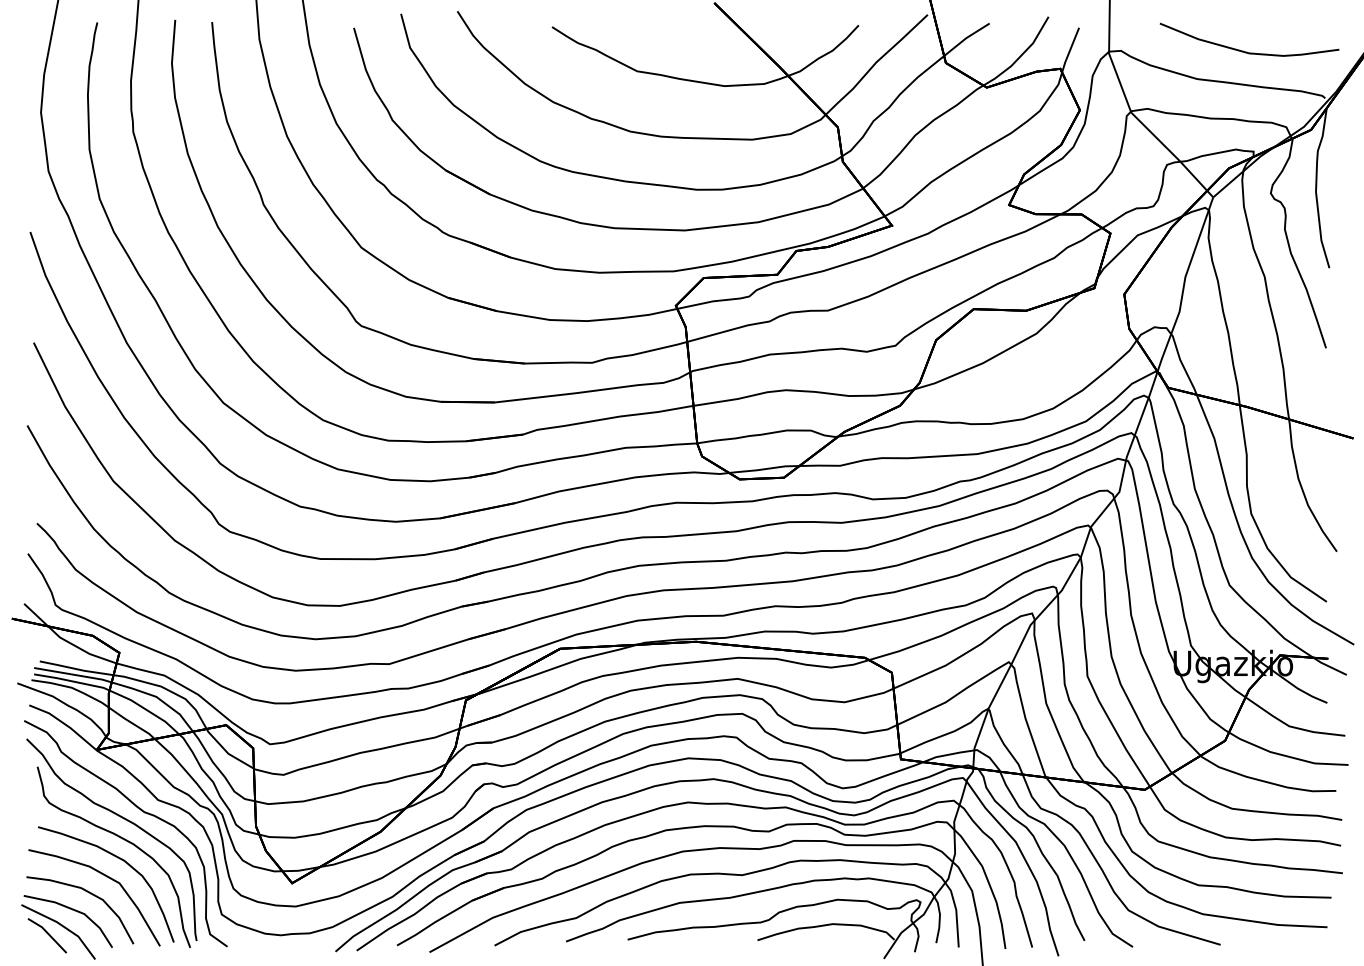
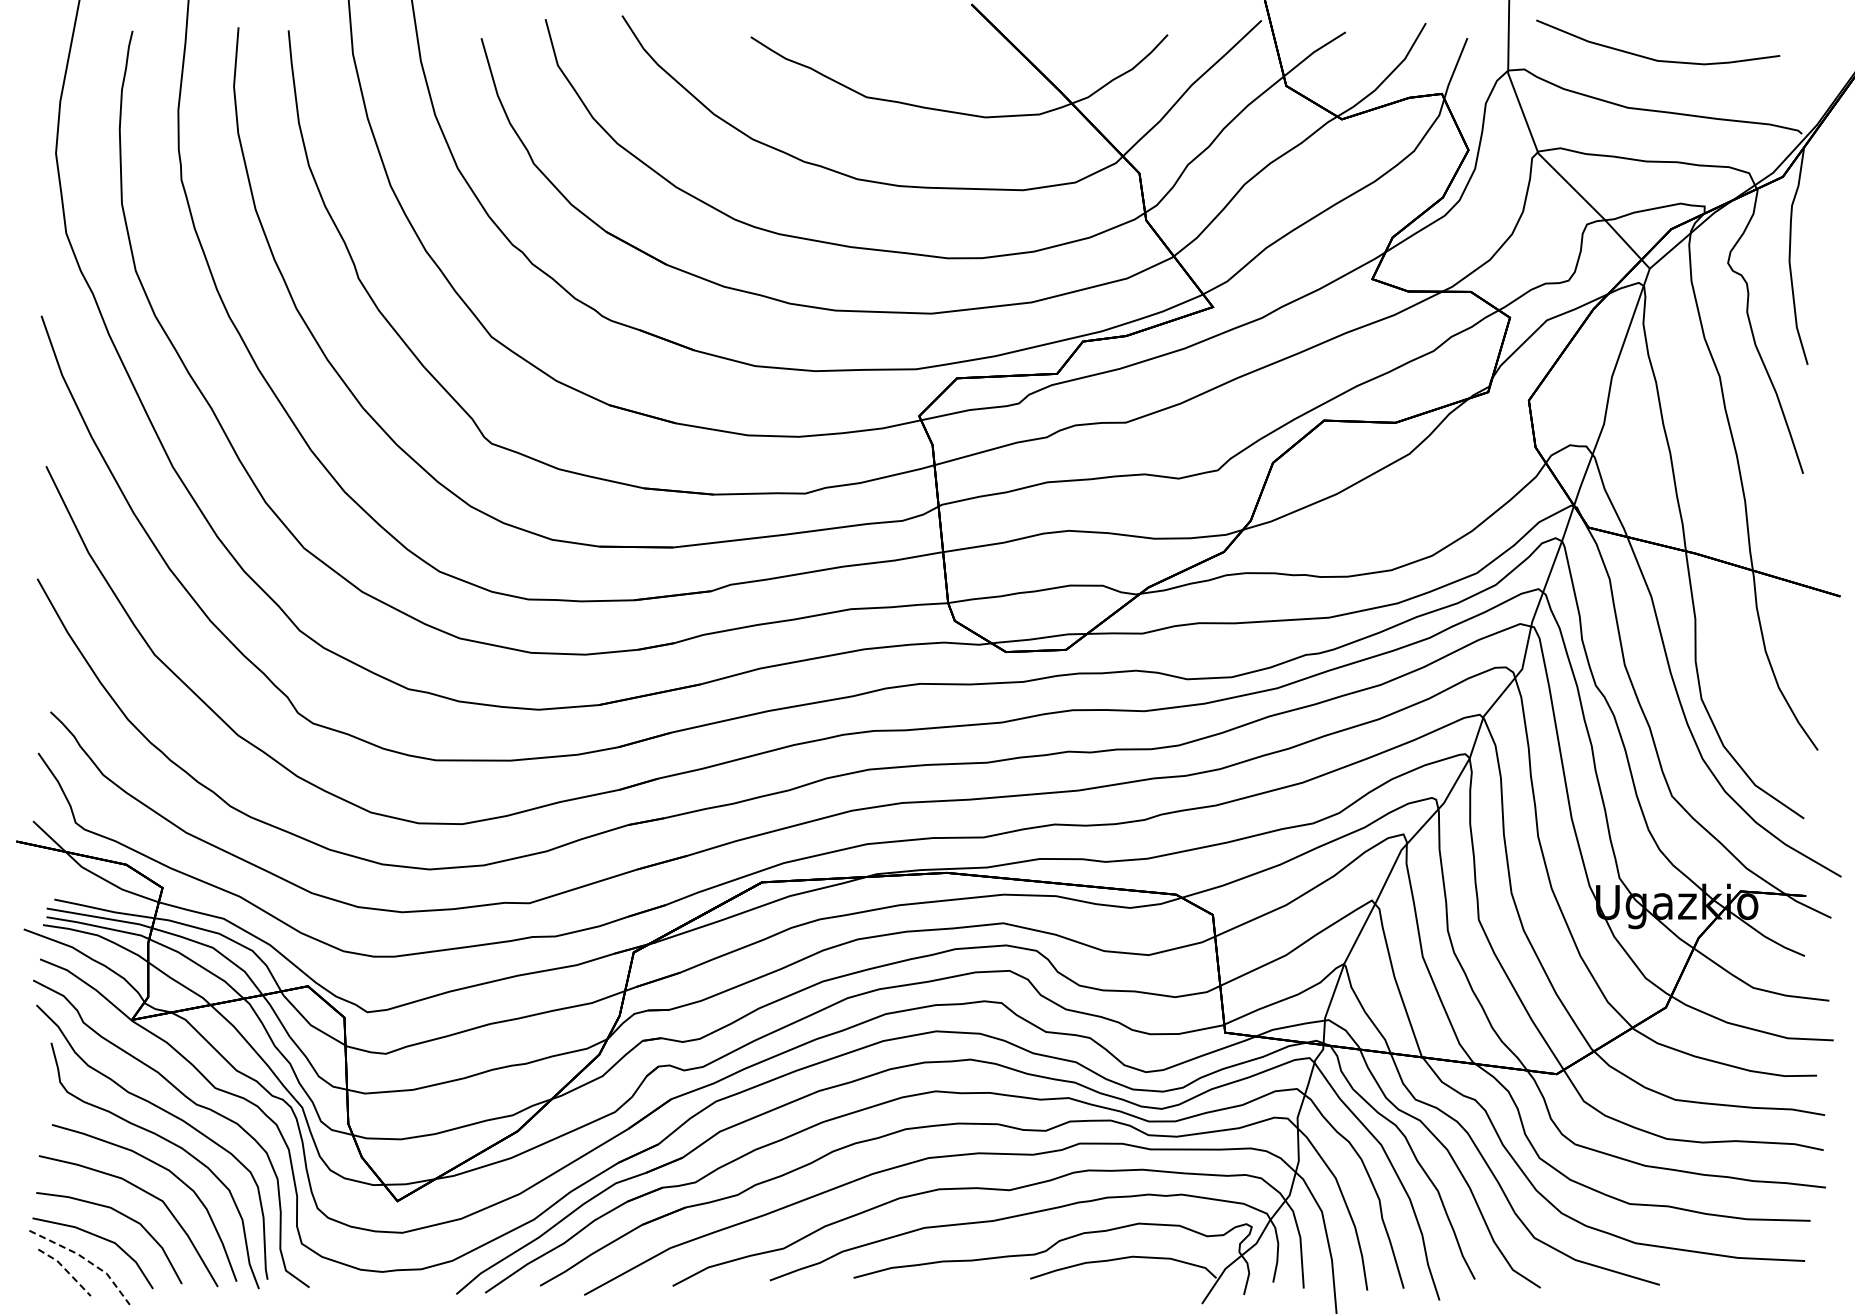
curve: (1246, 51) -> (1653, 58), moved
line: (63, 926) -> (86, 1259), solid -> dashed
line: (48, 934) -> (66, 1270), solid -> dashed

